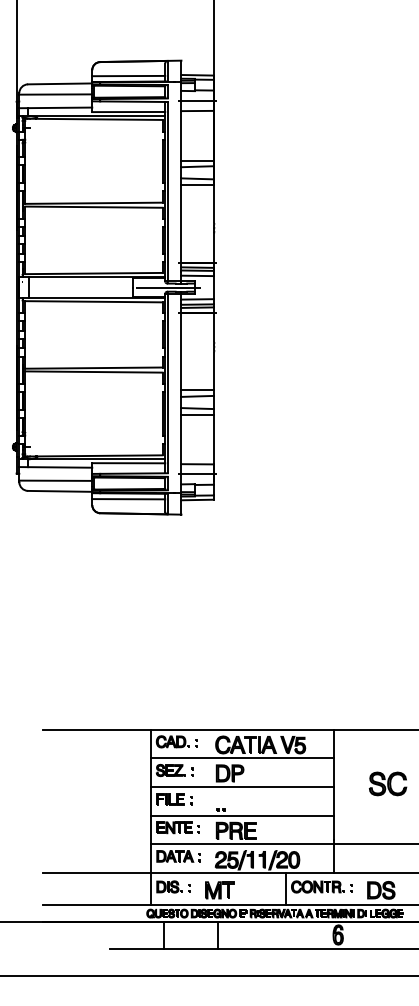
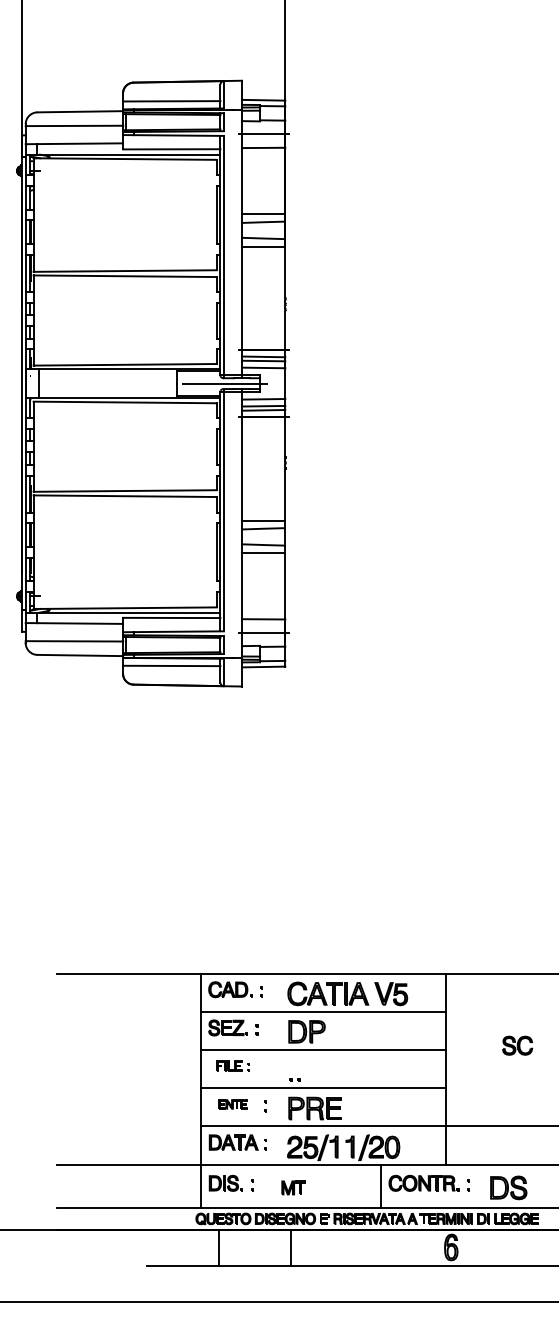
part: (387, 783) -> (517, 1045), size x0.6
part: (174, 798) -> (232, 1065), size x0.7
part: (174, 827) -> (232, 1104), size x0.6
part: (219, 890) -> (293, 1187), size x0.6

